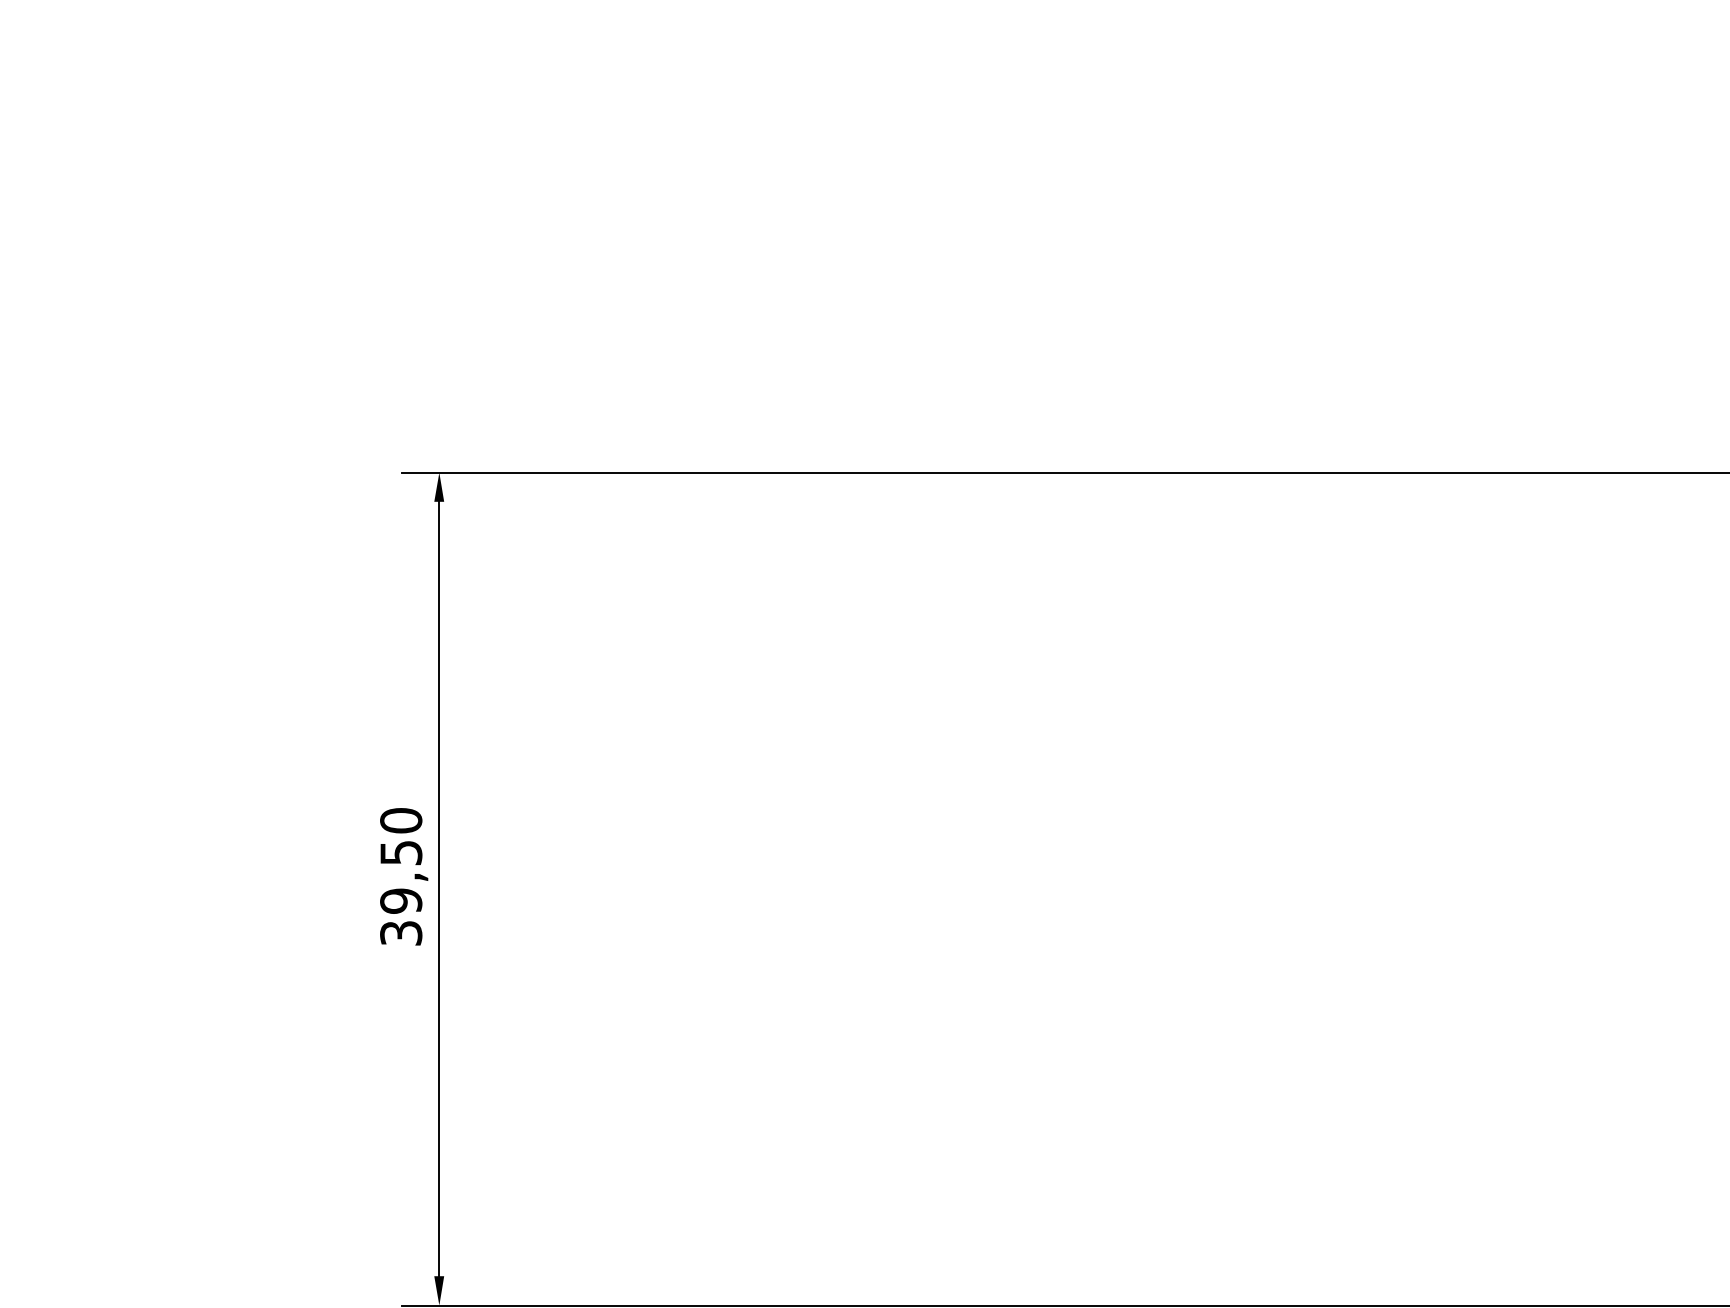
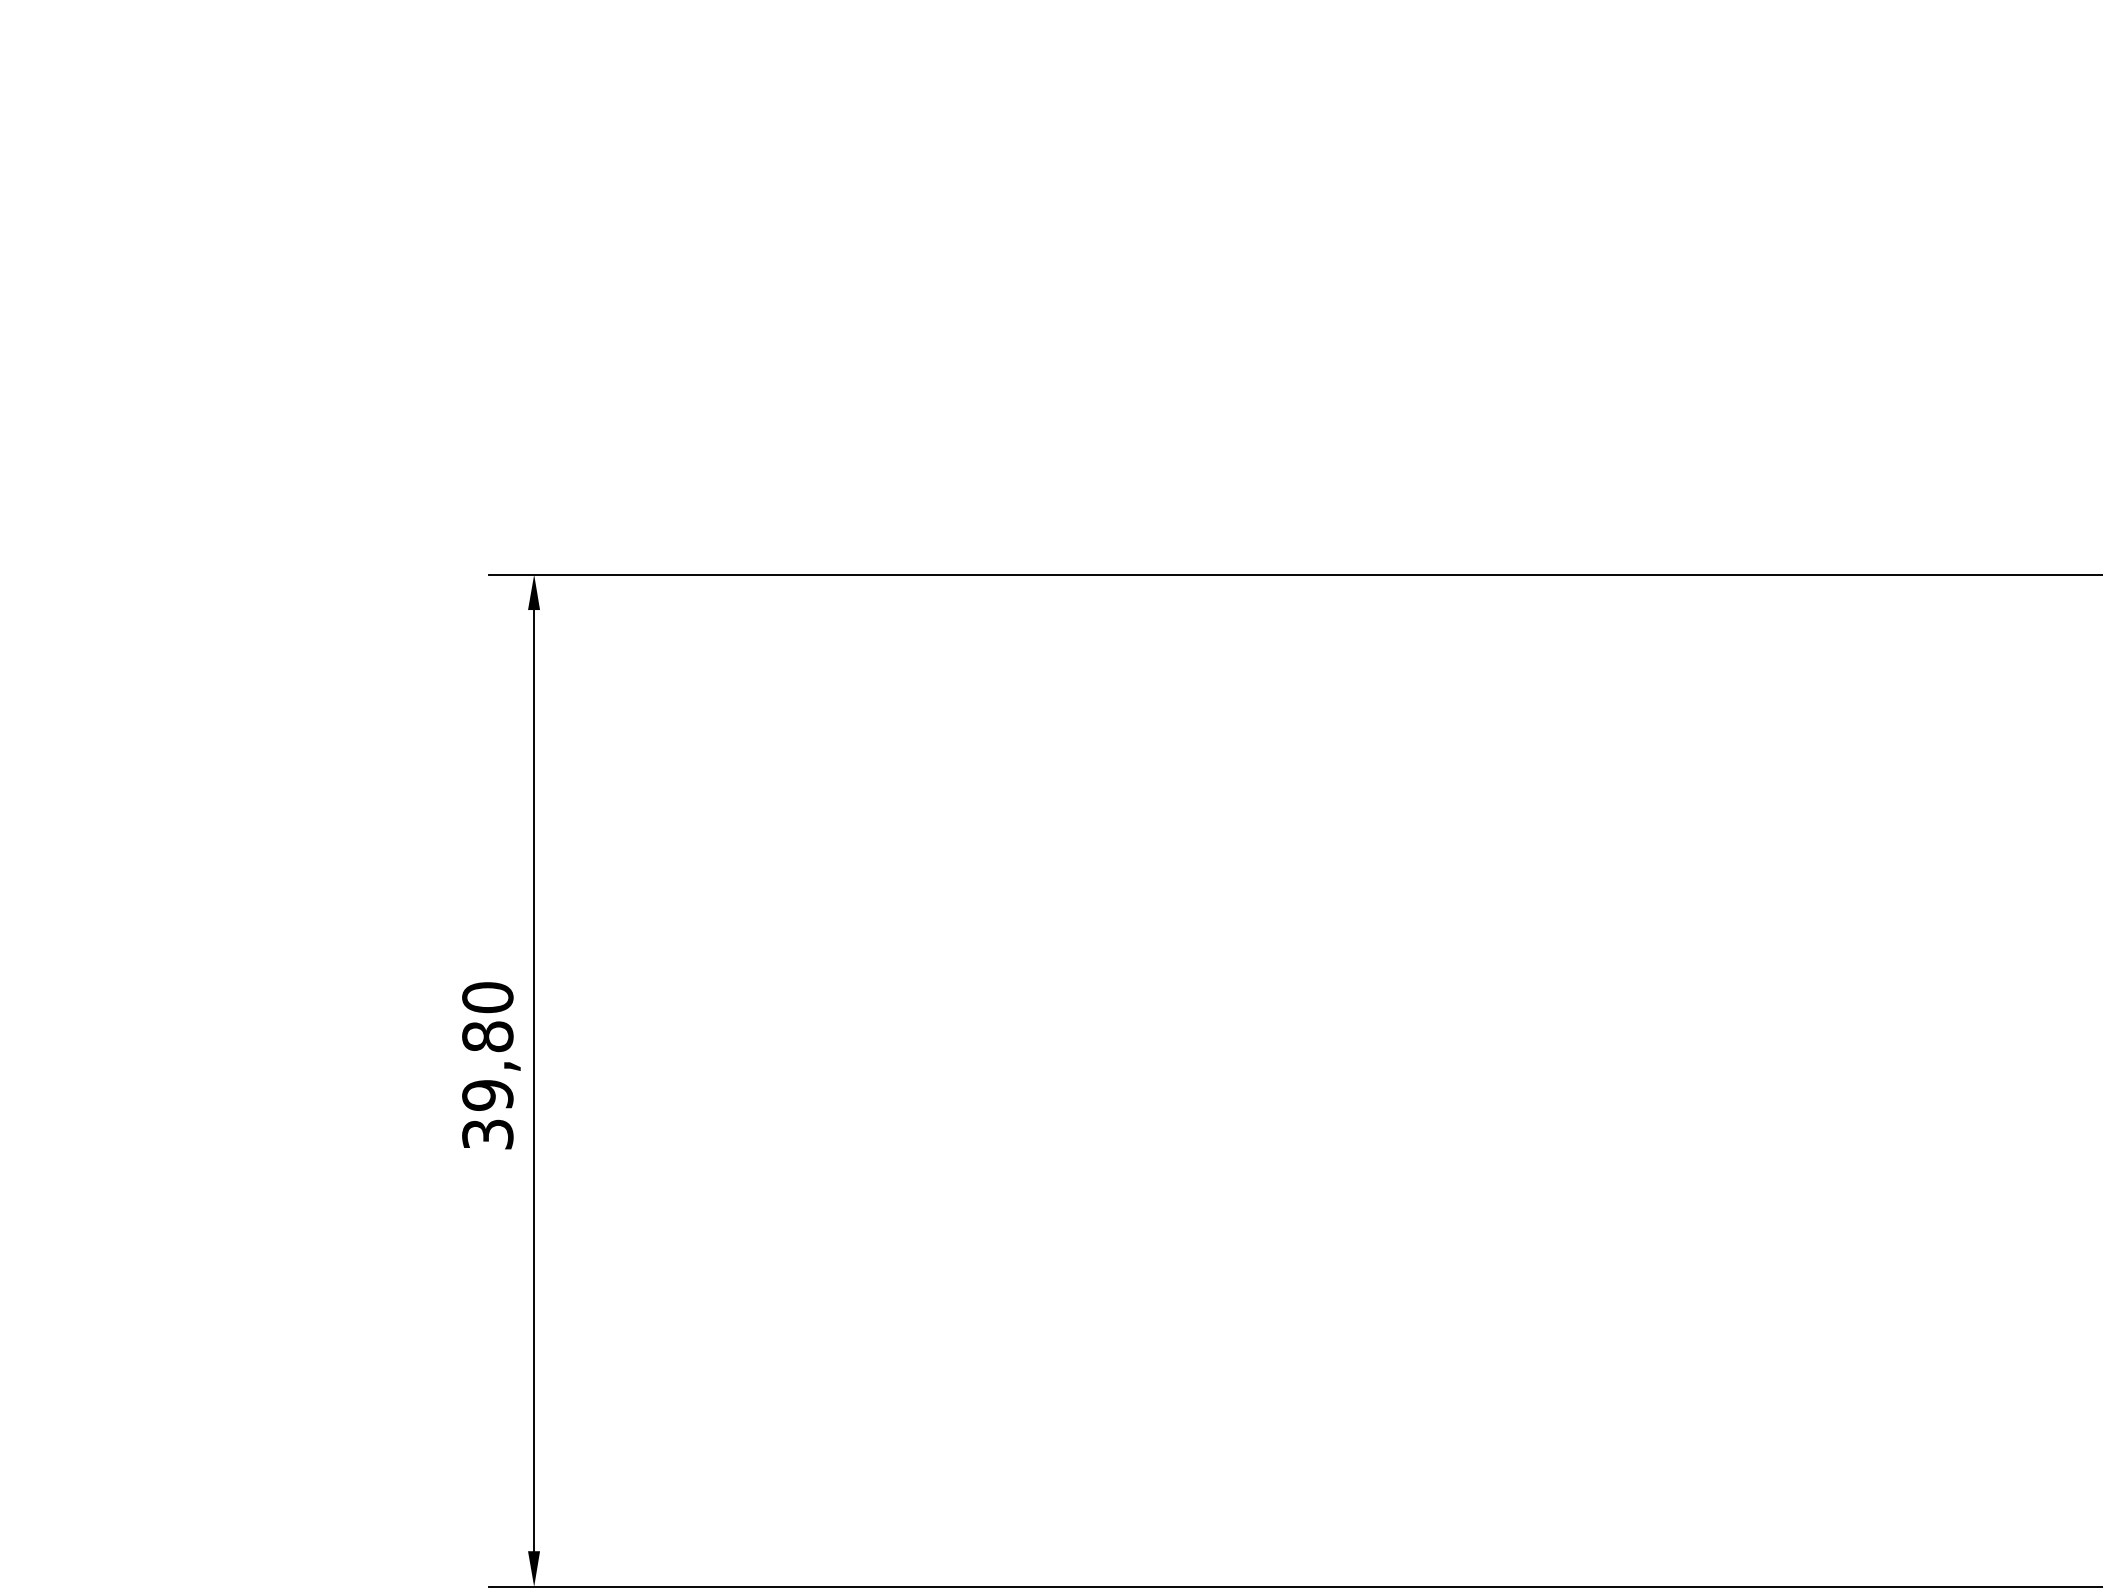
text: (400, 852) -> (487, 1036), 39,50 -> 39,80

